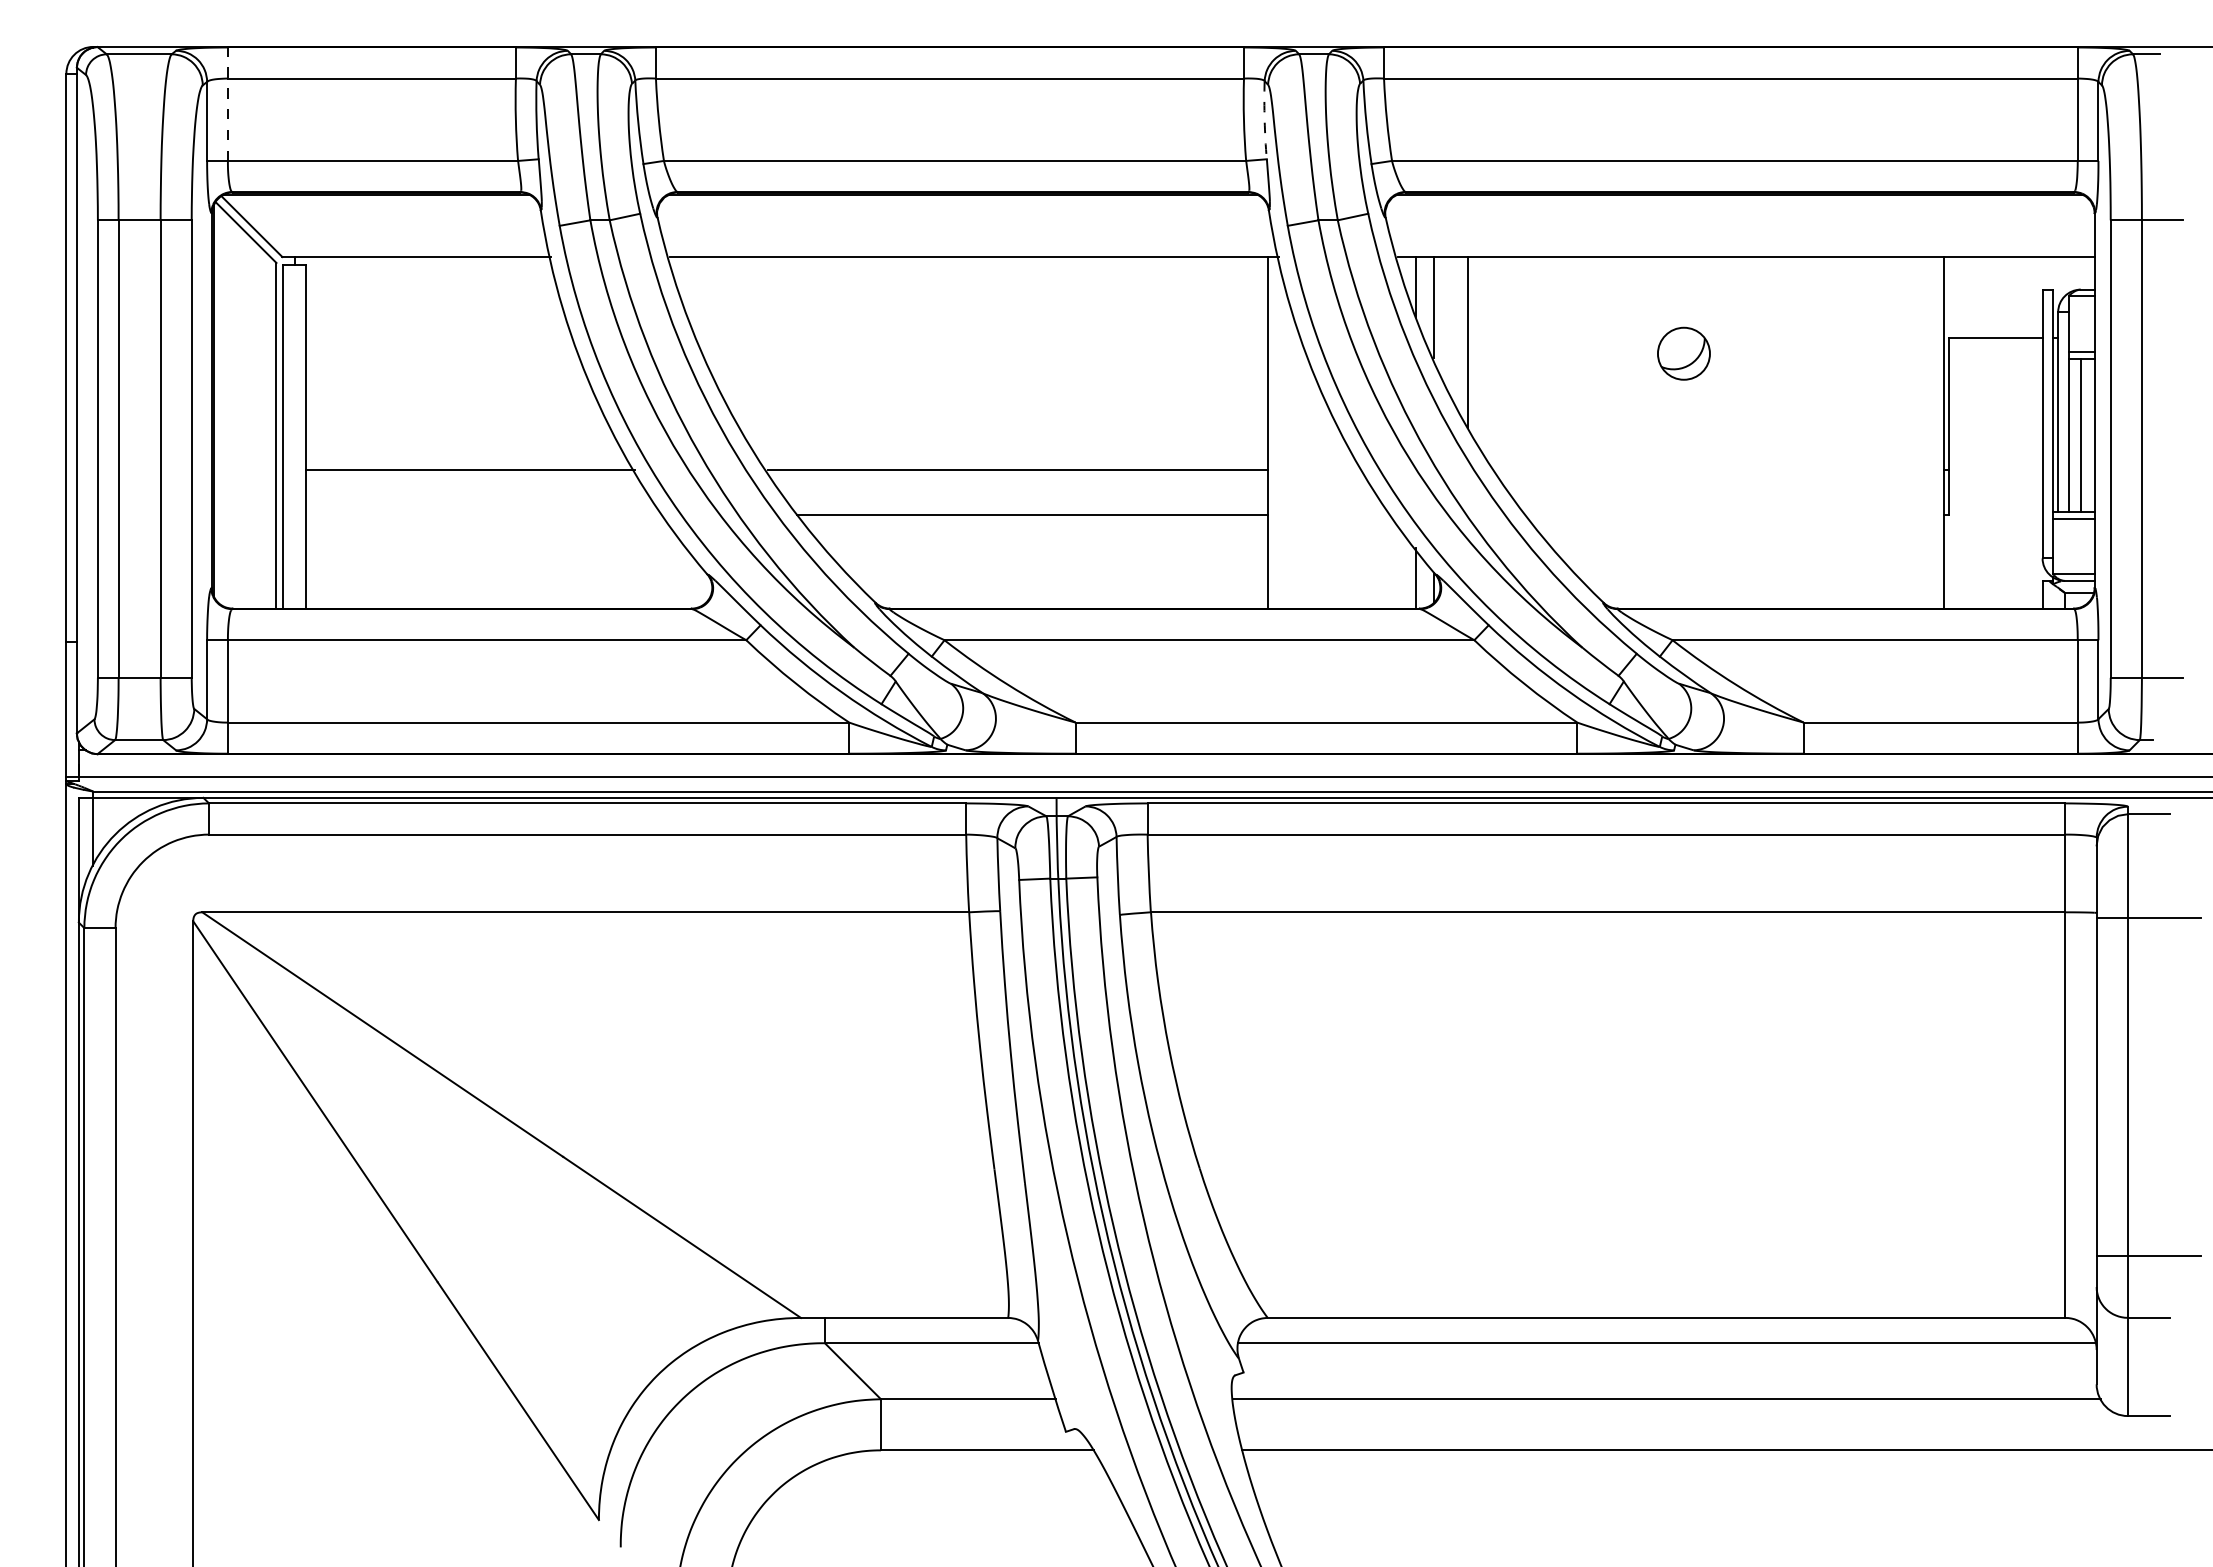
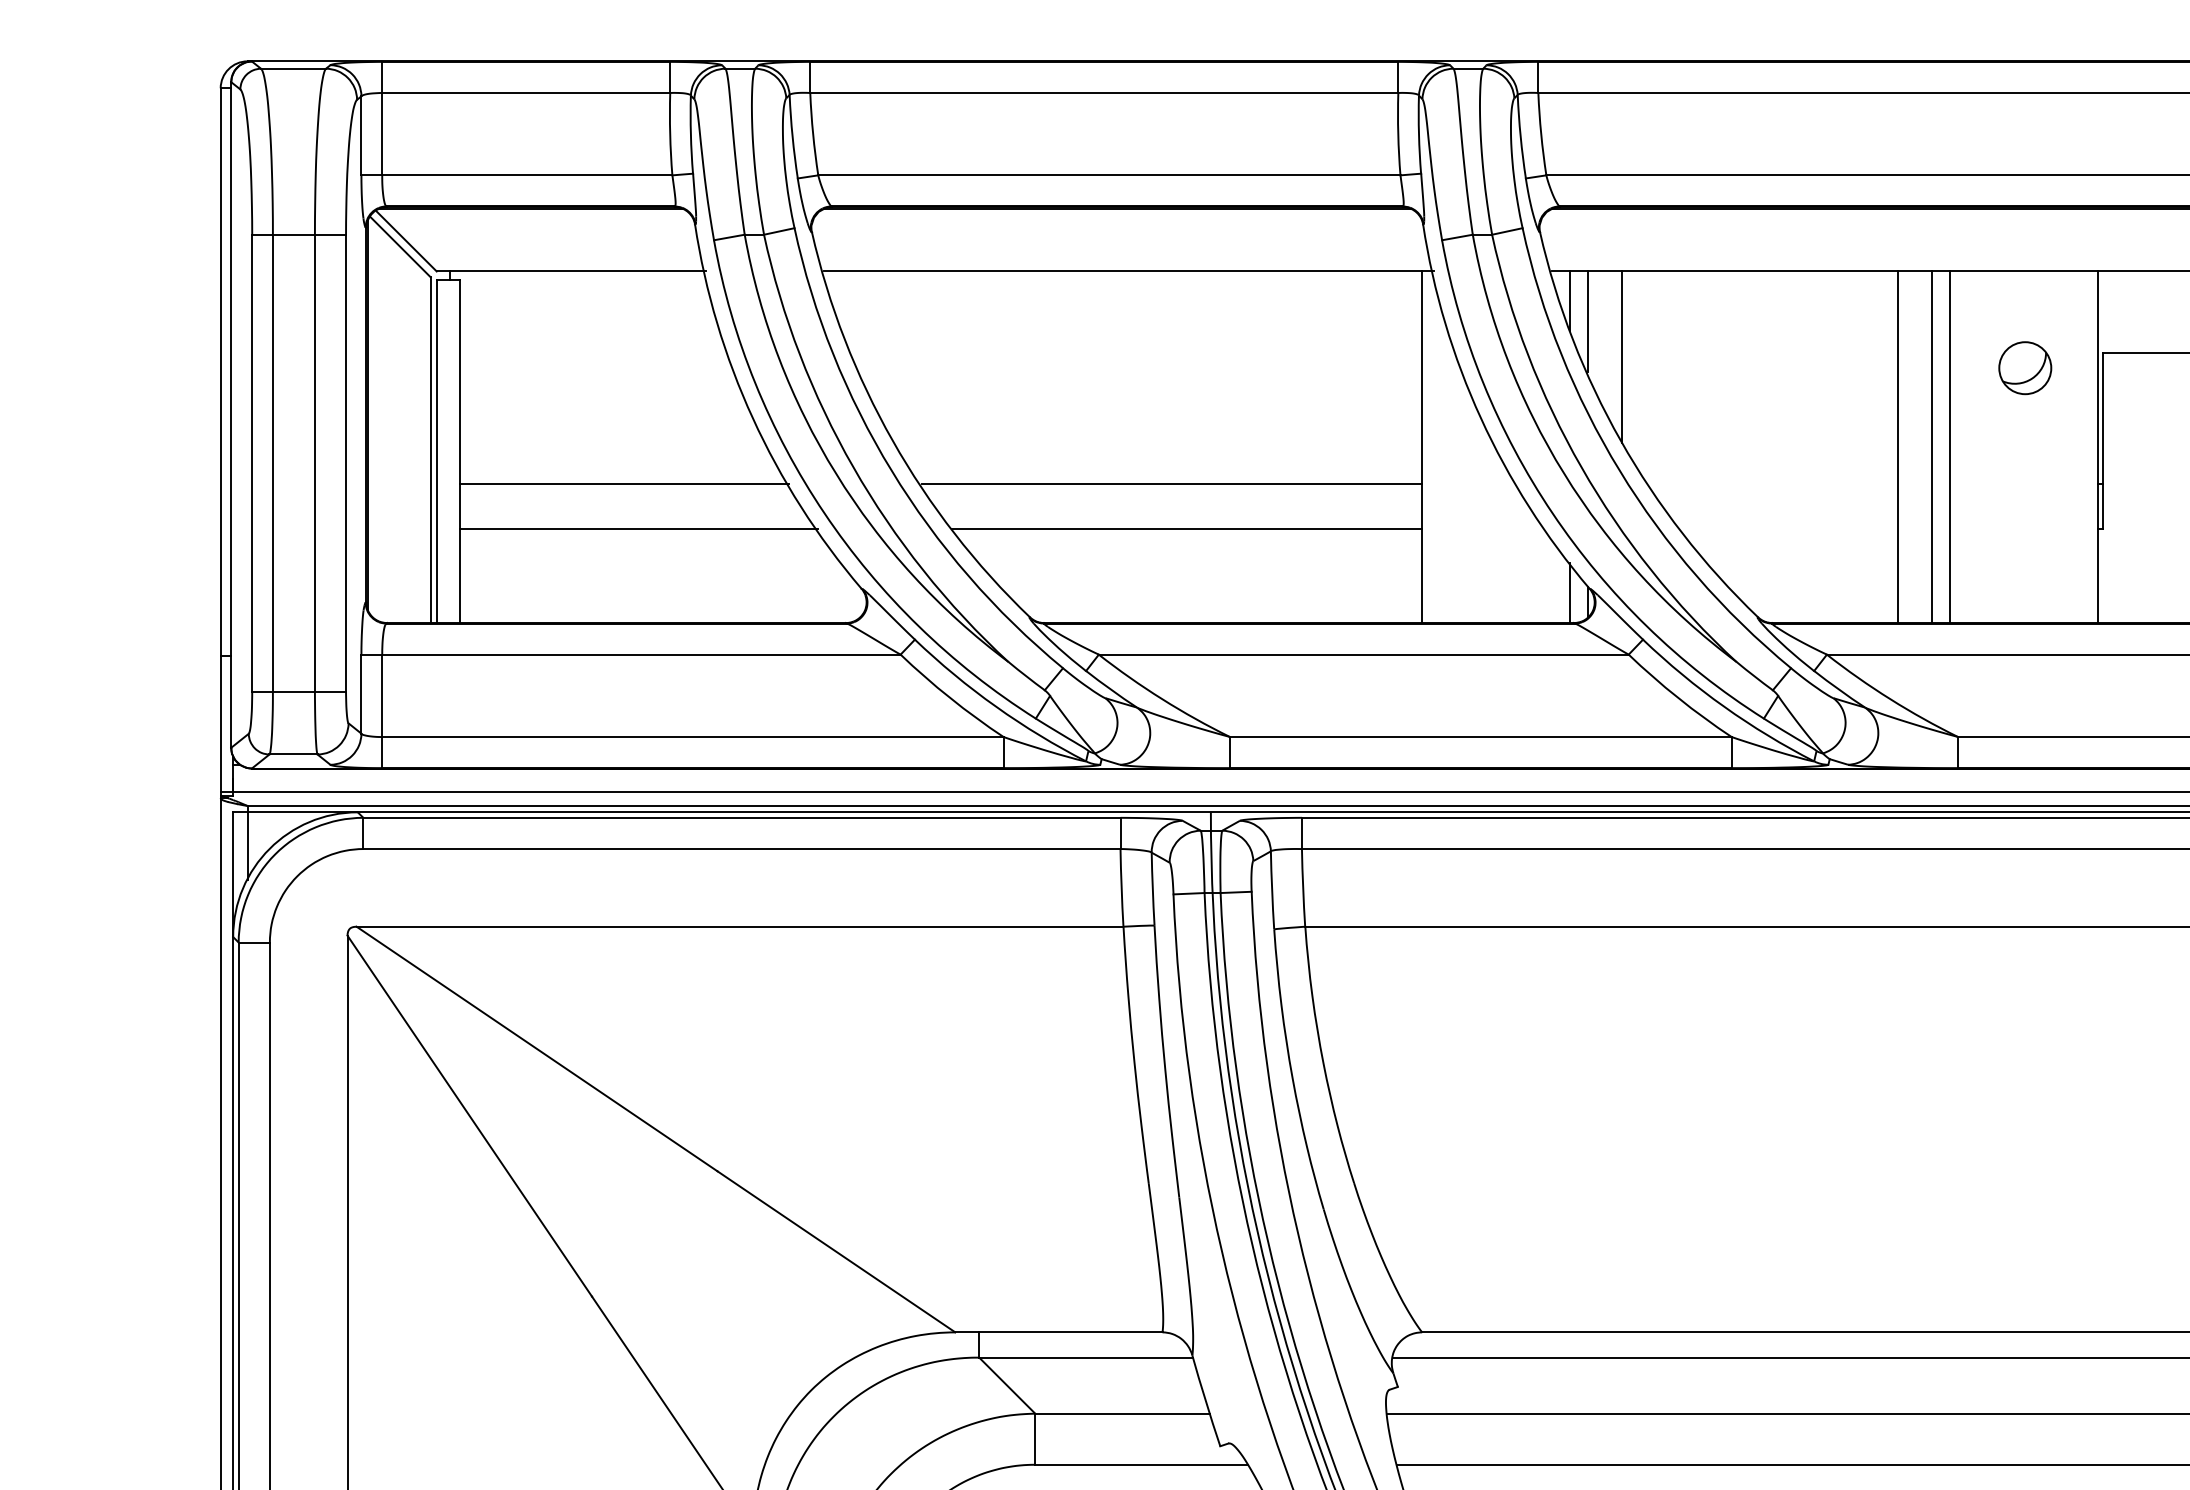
line: (227, 104) -> (381, 118), dashed -> solid
arc: (1264, 120) -> (1418, 134), dashed -> solid
part: (1683, 353) -> (2024, 367), moved
line: (1743, 432) -> (1897, 446), added
line: (1777, 432) -> (1931, 446), added
line: (1795, 432) -> (1949, 446), added
line: (484, 514) -> (638, 528), added

